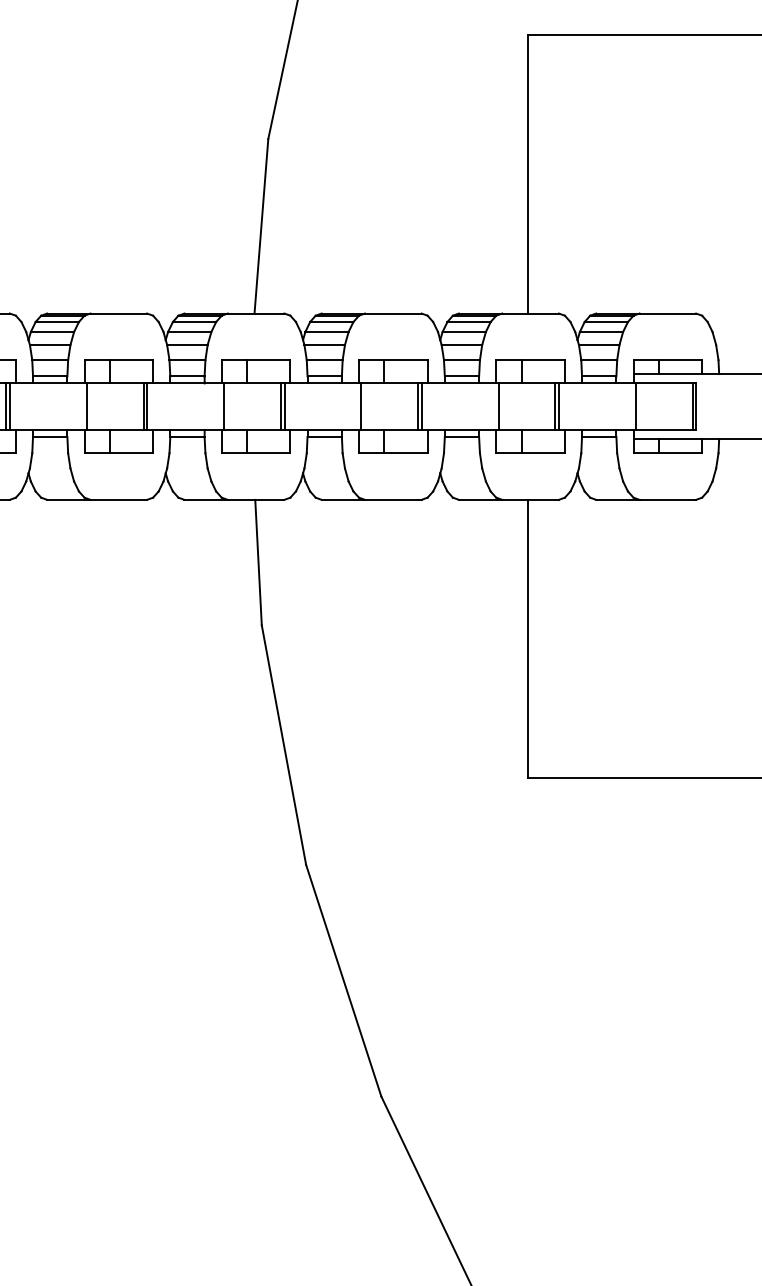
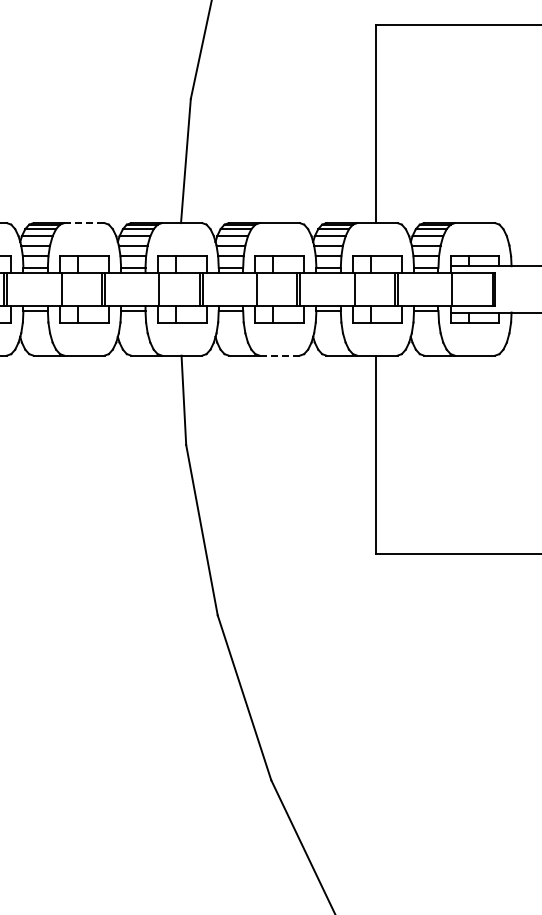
line: (118, 314) -> (84, 223), solid -> dashed
line: (392, 499) -> (279, 355), solid -> dashed

